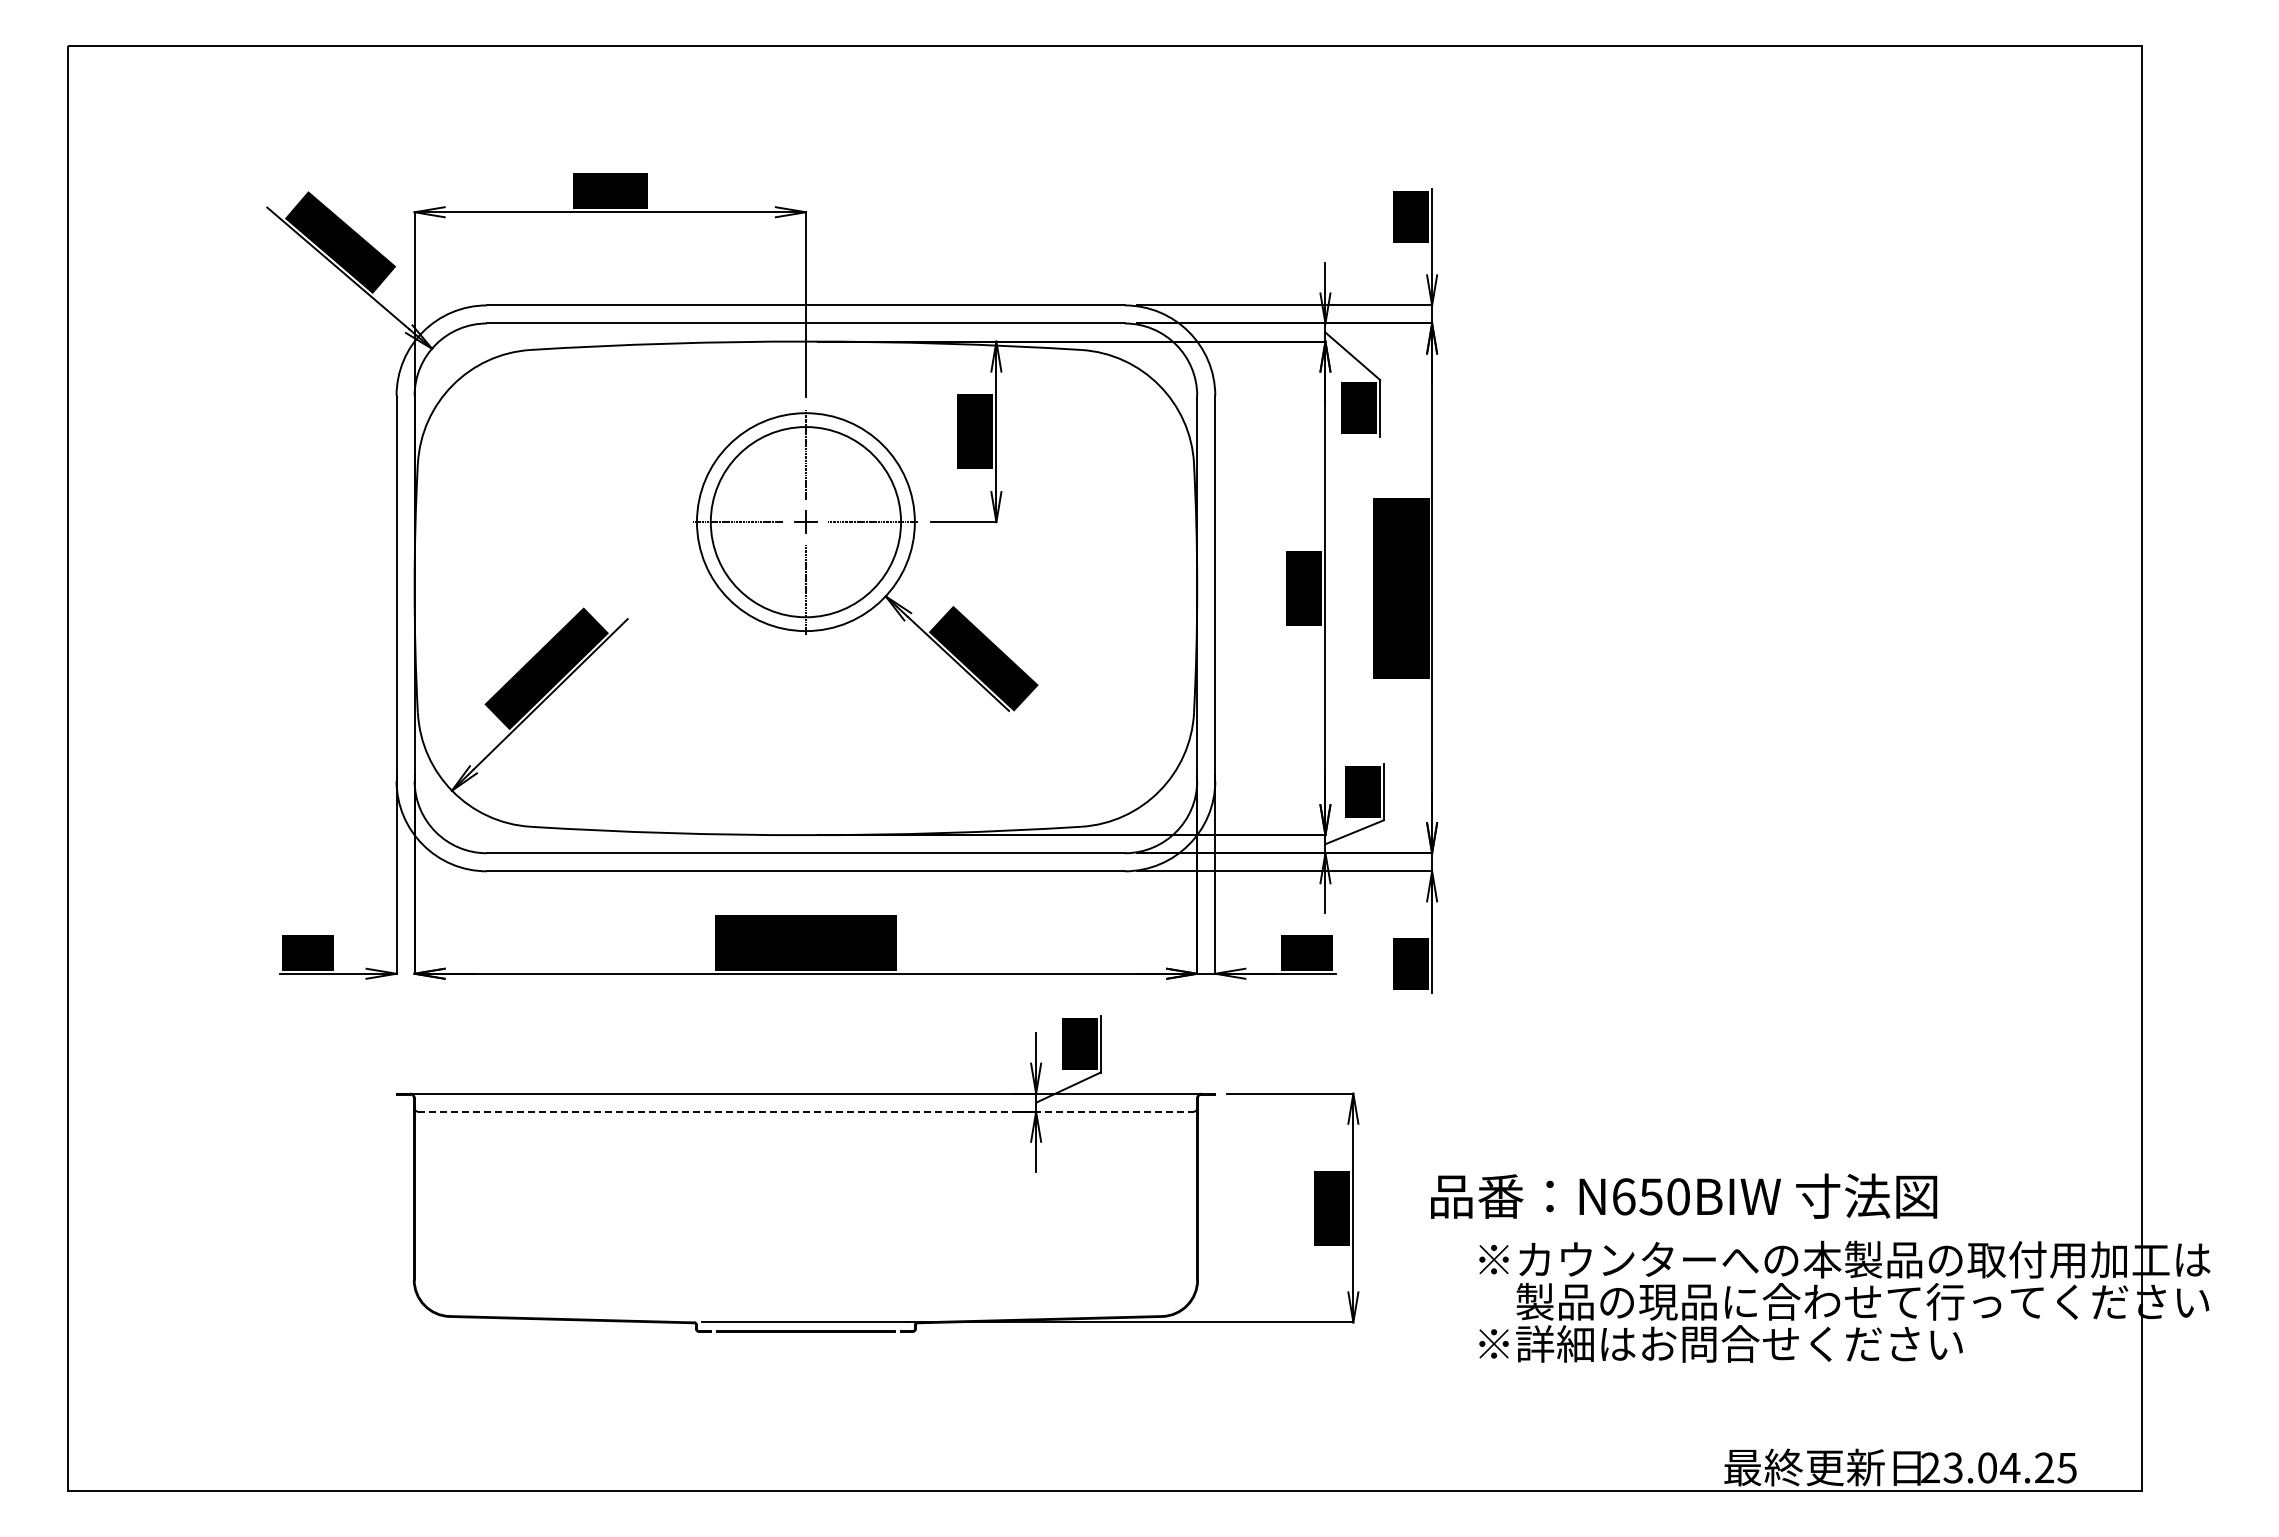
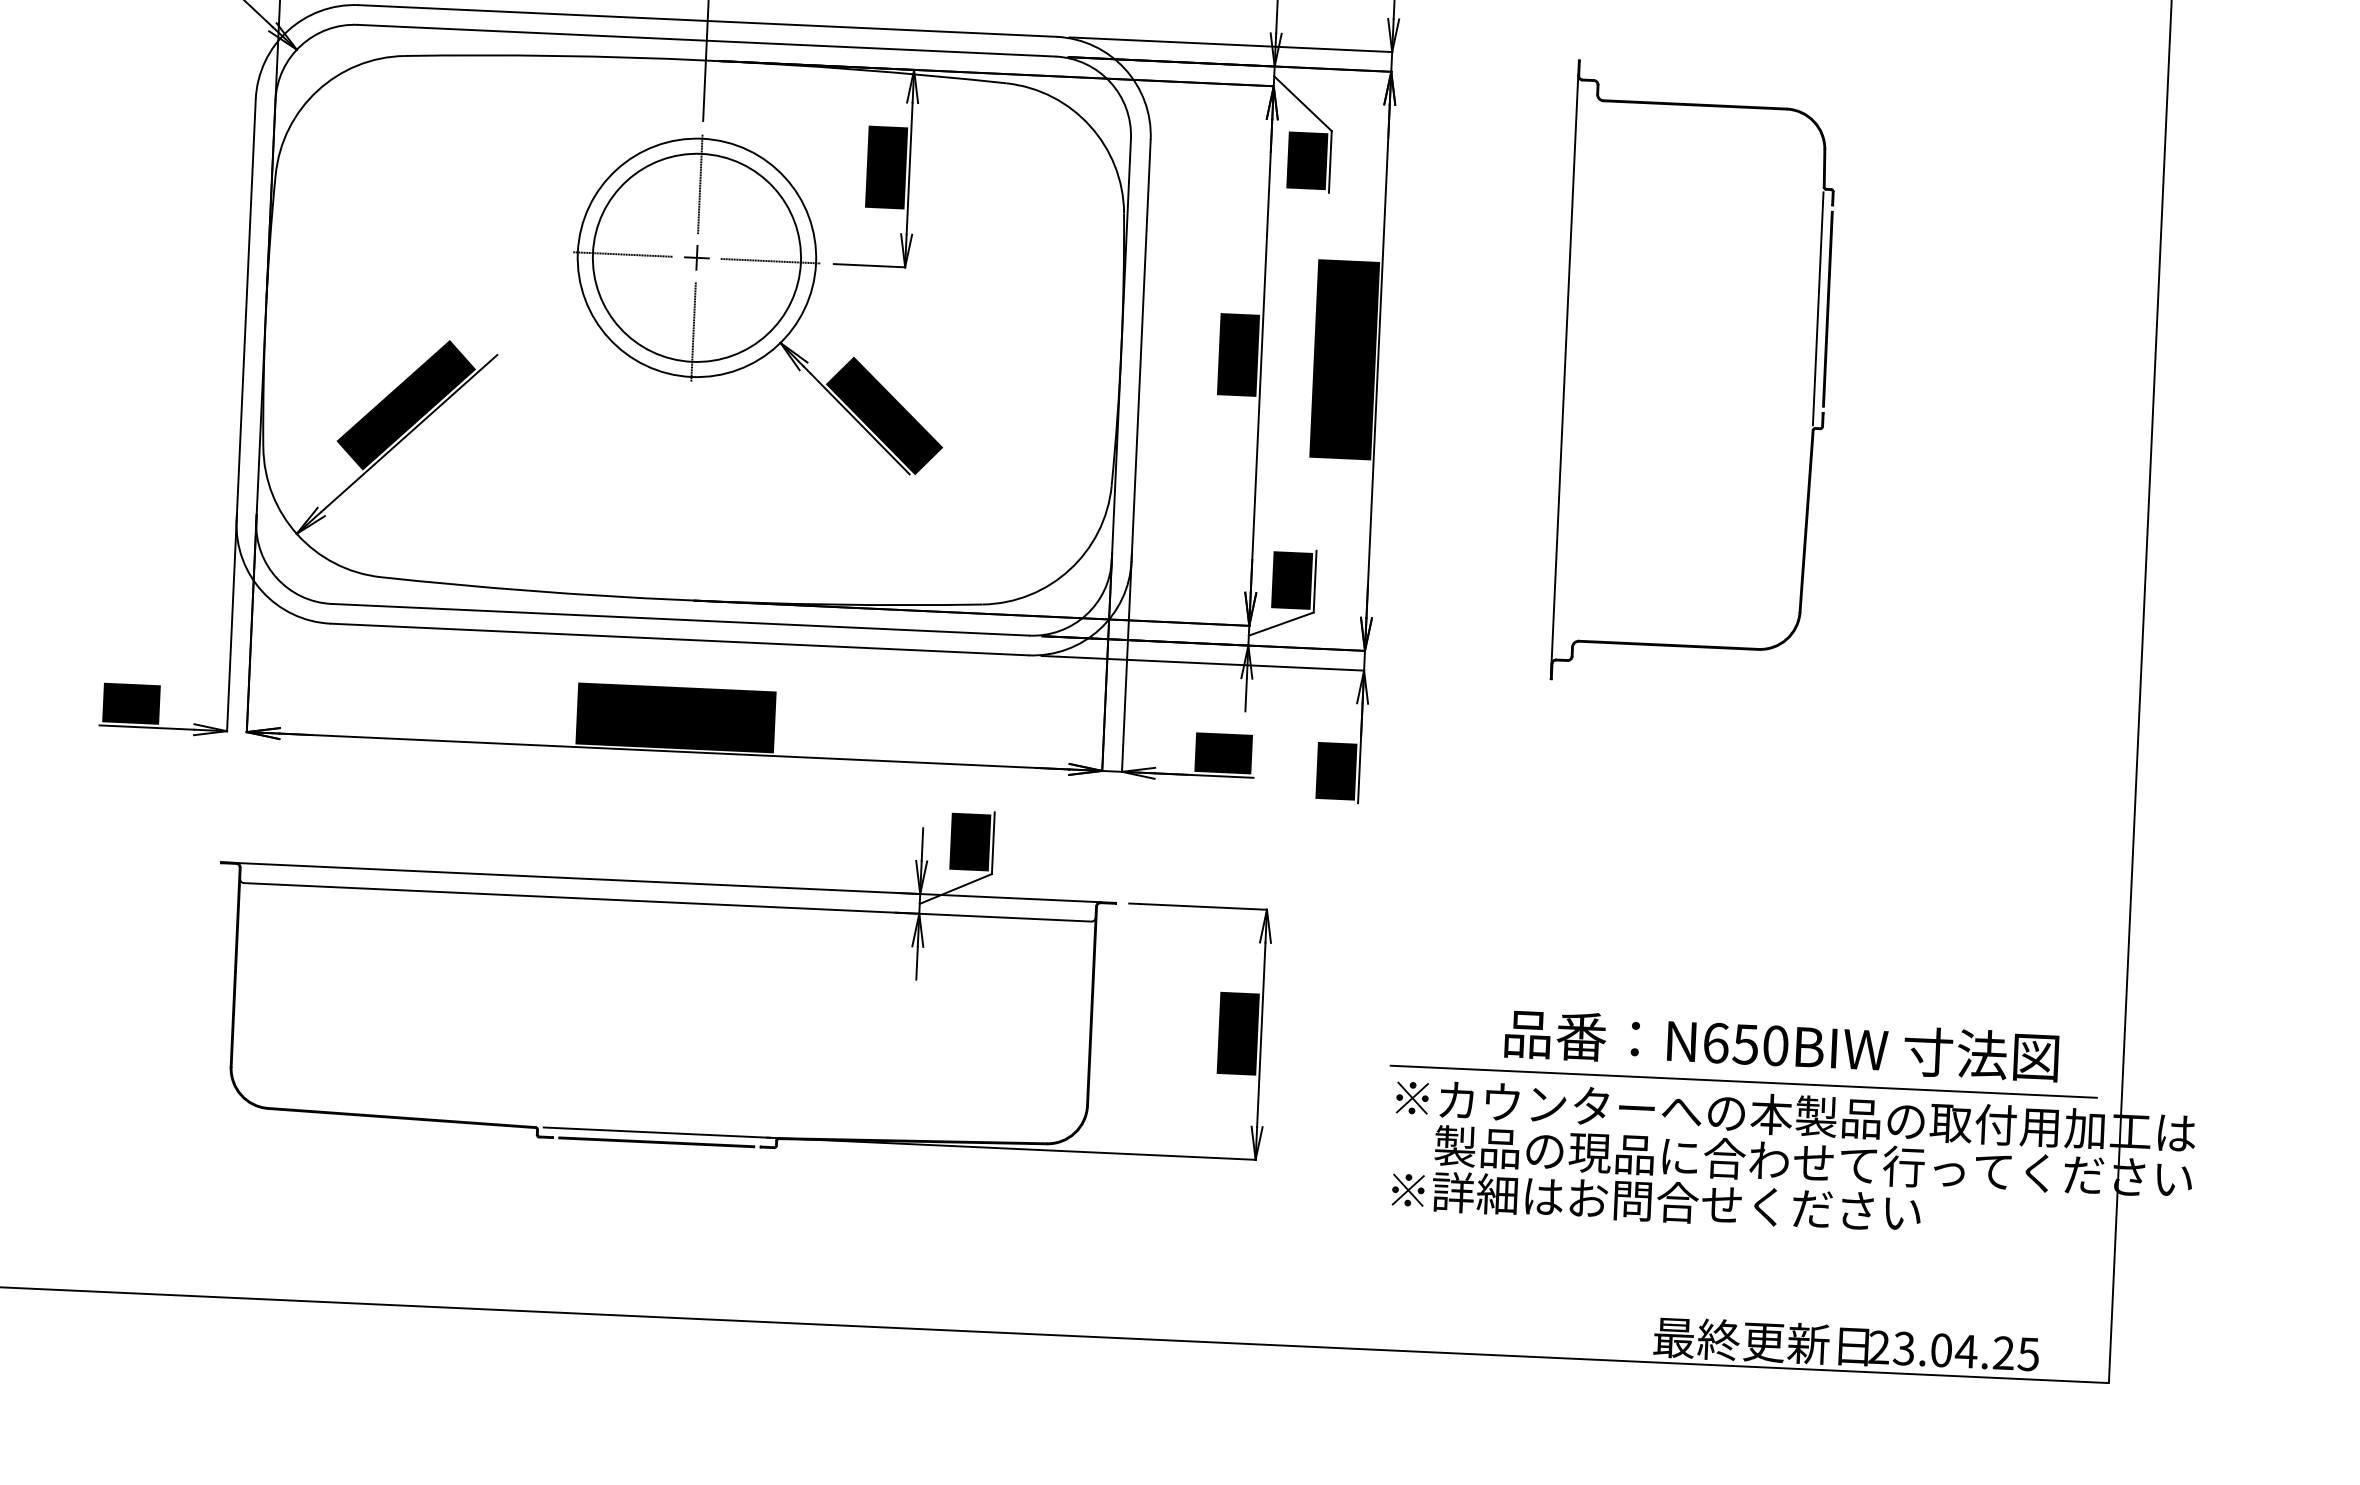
part: (1831, 587) -> (1814, 380), added
line: (805, 1111) -> (667, 902), dashed -> solid
text: (1684, 1195) -> (1782, 1044), moved
line: (1795, 1230) -> (1743, 1081), added

